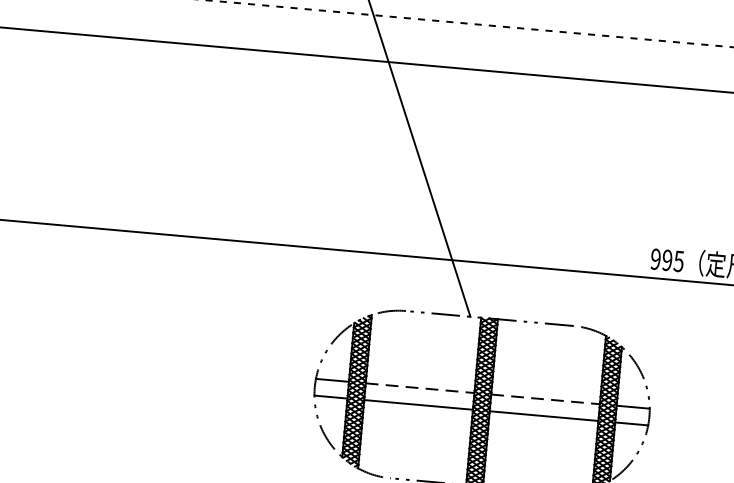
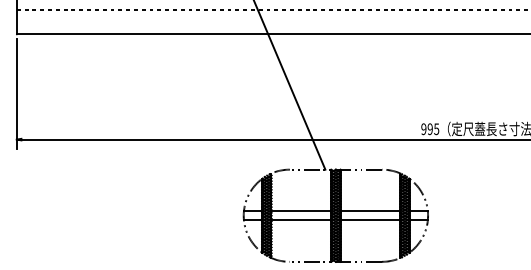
line: (420, 388) -> (301, 211), dashed -> solid
line: (545, 400) -> (370, 211), dashed -> solid

